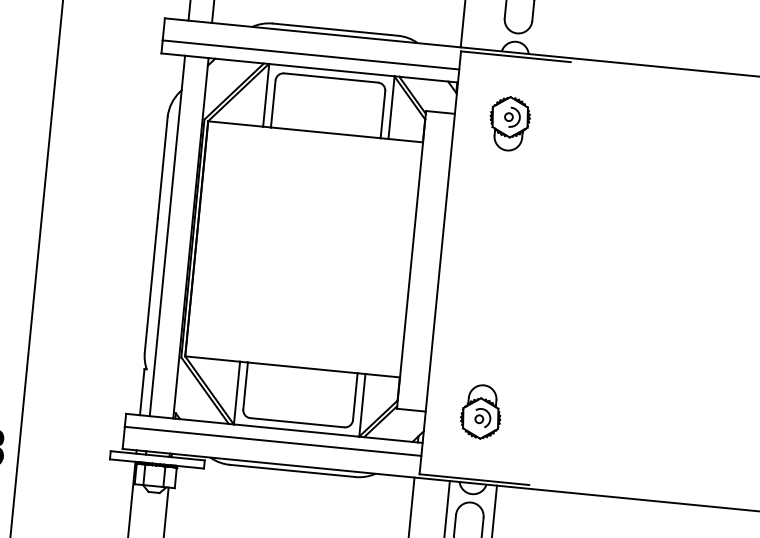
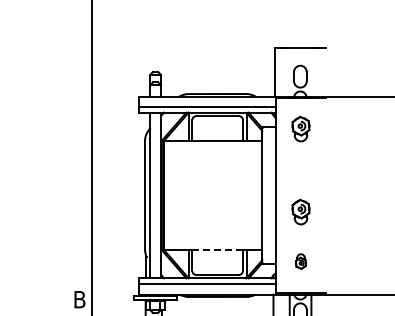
part: (490, 302) -> (300, 211), added
line: (304, 367) -> (218, 249), solid -> dashed
part: (480, 411) -> (300, 261), size x0.6

